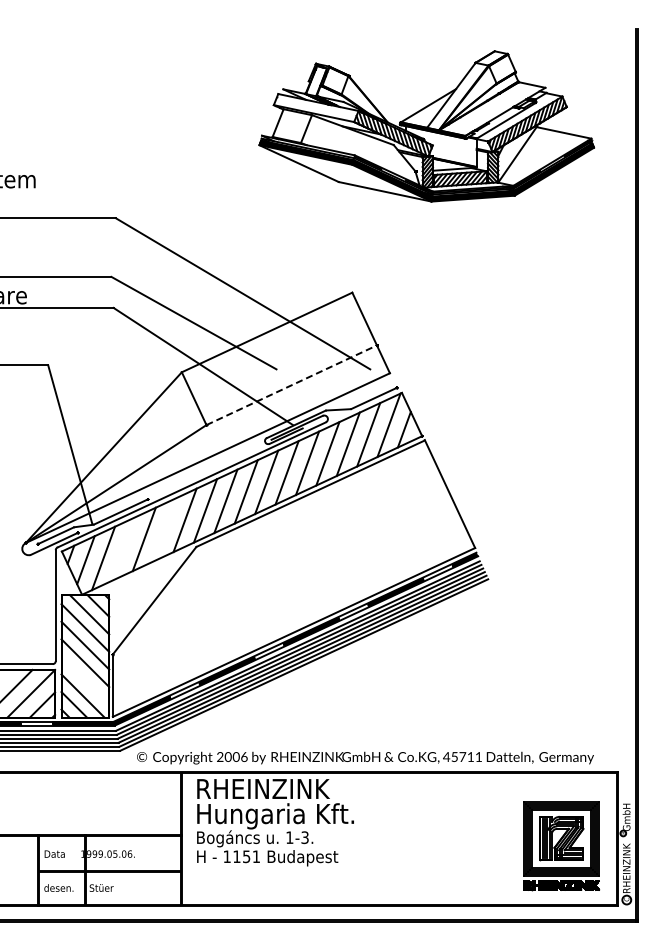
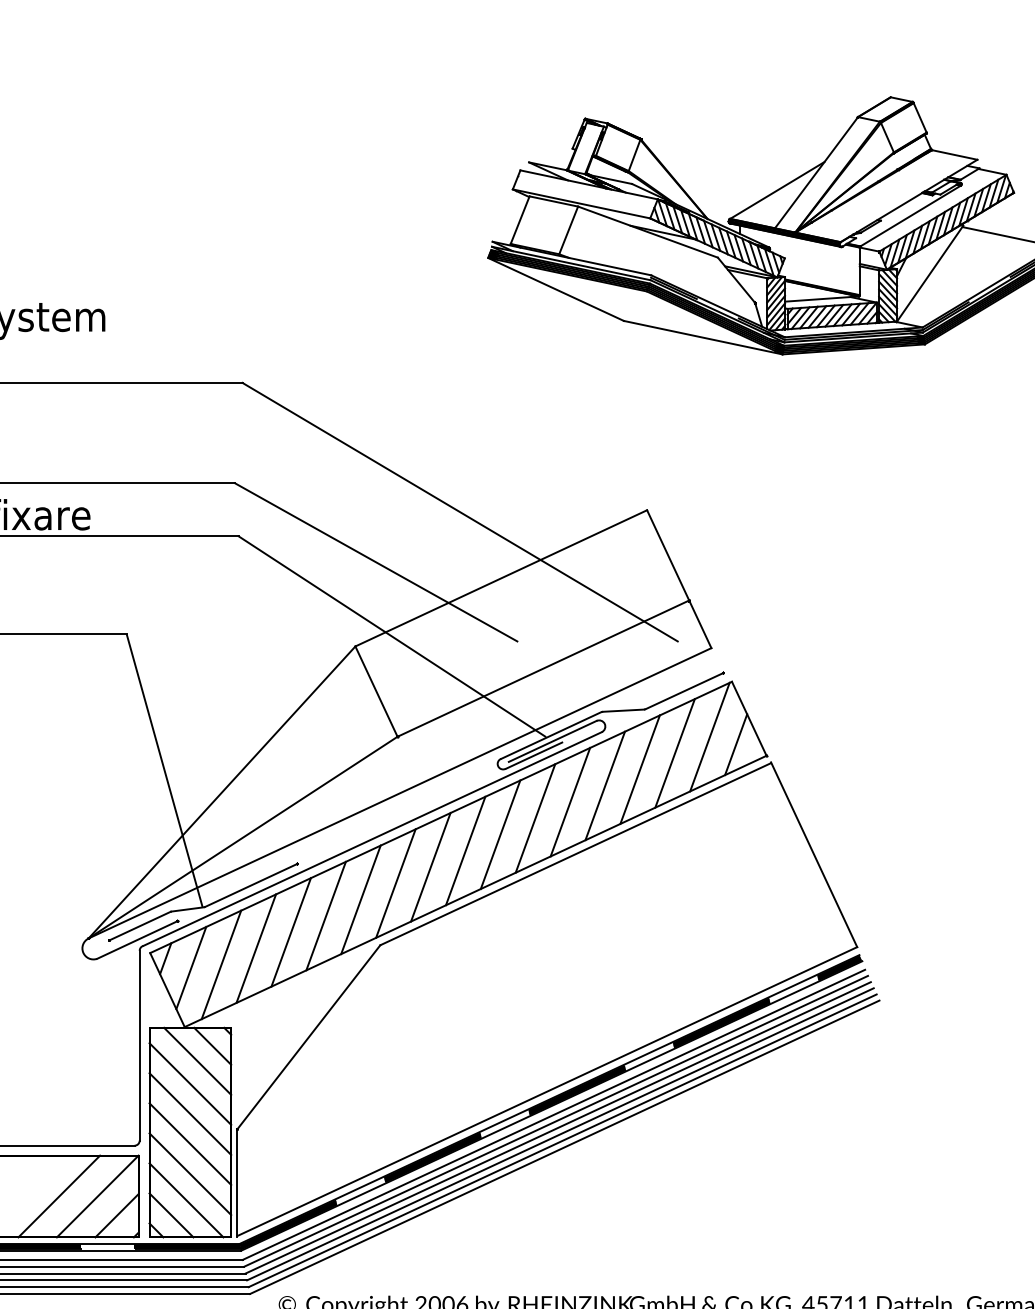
line: (292, 385) -> (544, 669), dashed -> solid
line: (164, 529) -> (325, 915), added
line: (123, 548) -> (255, 947), added
line: (85, 680) -> (190, 1173), added

